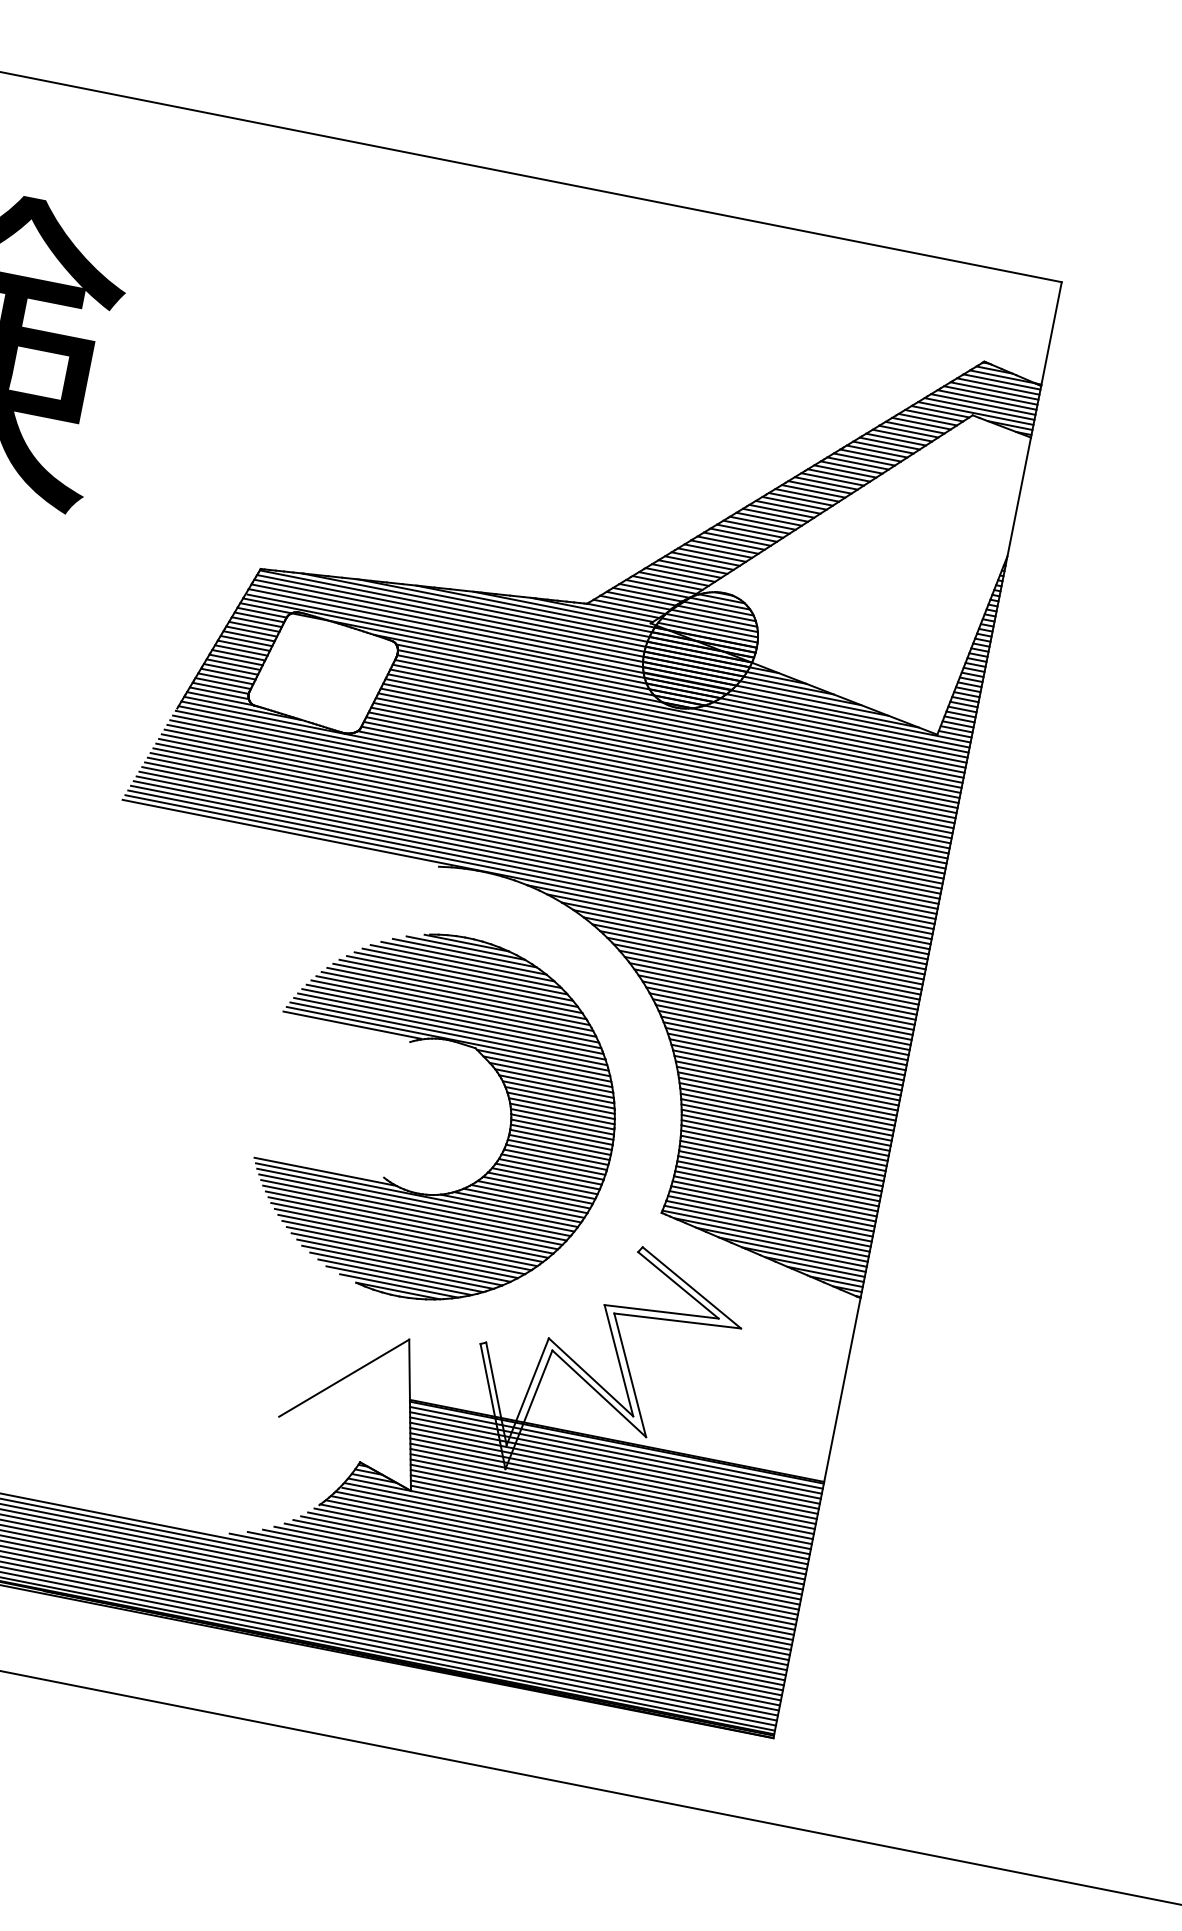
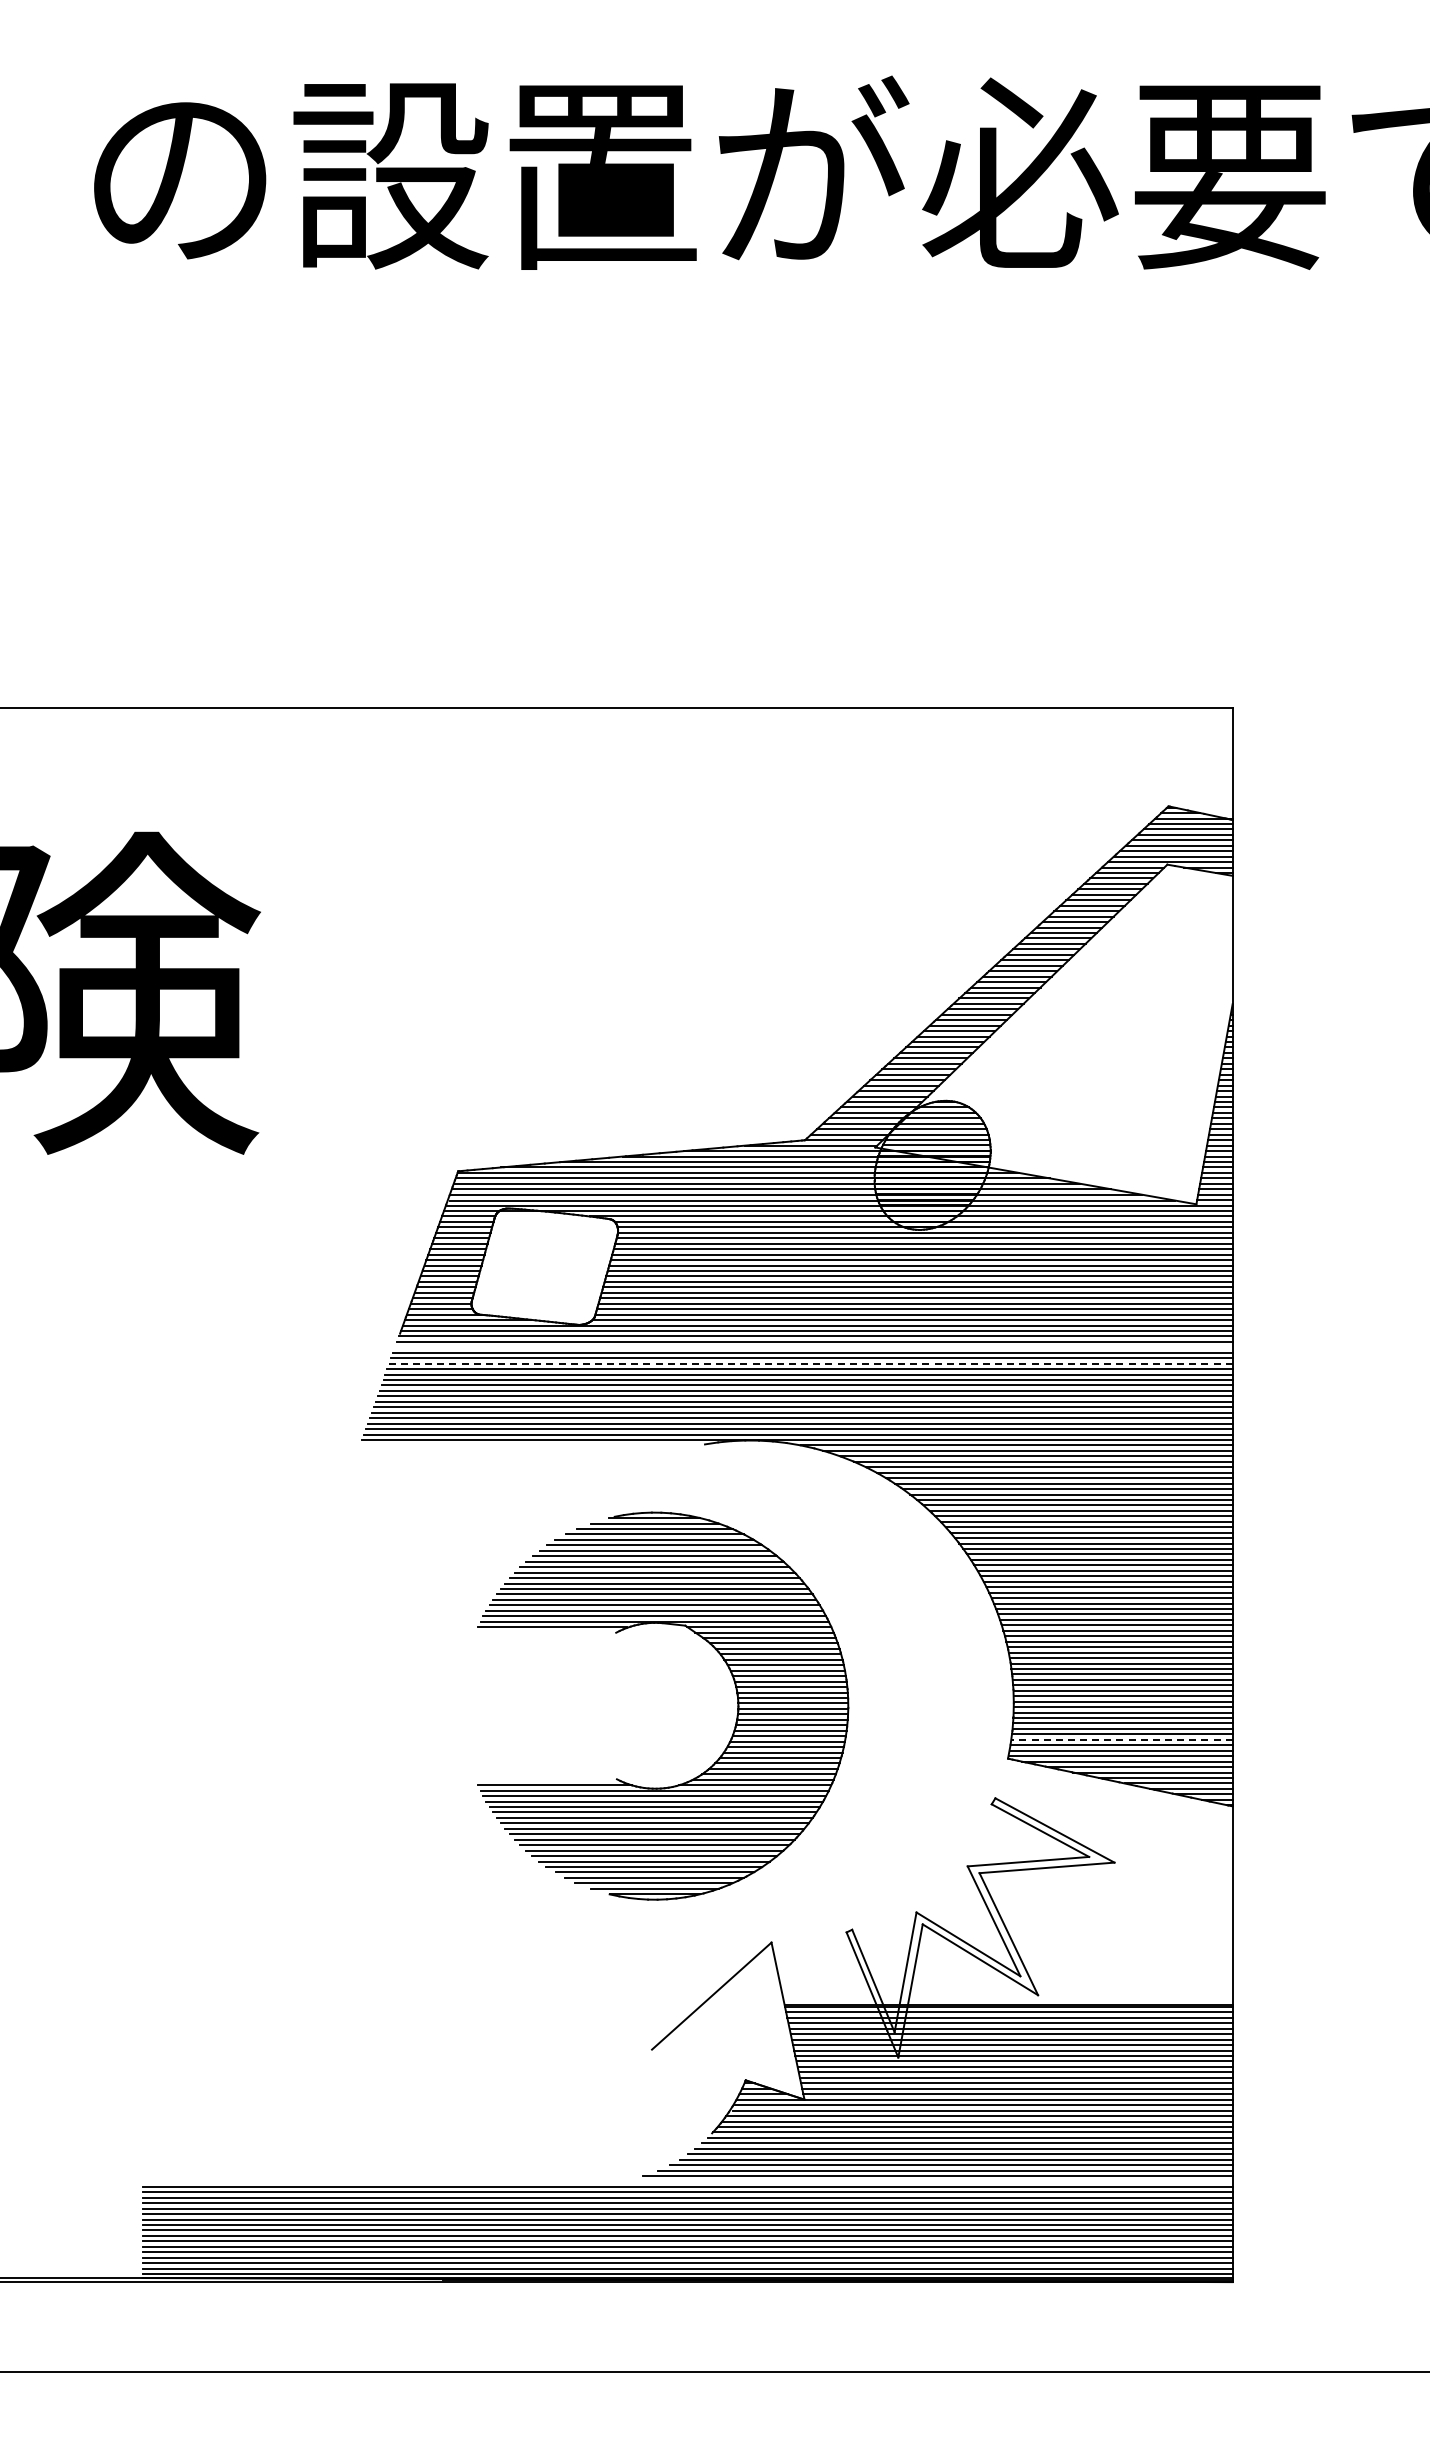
line: (557, 797) -> (813, 1347), removed
line: (552, 811) -> (811, 1363), solid -> dashed
part: (509, 1122) -> (736, 1695), moved
line: (770, 1215) -> (1121, 1739), solid -> dashed
line: (510, 1589) -> (928, 2181), removed

